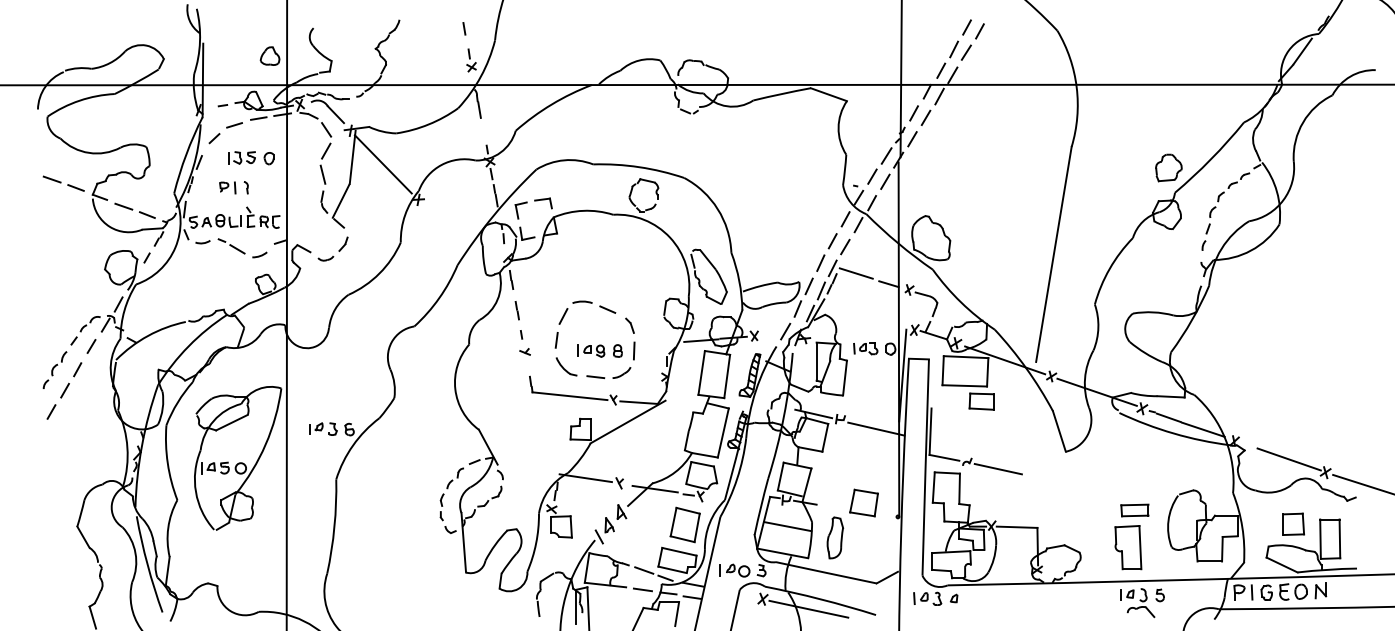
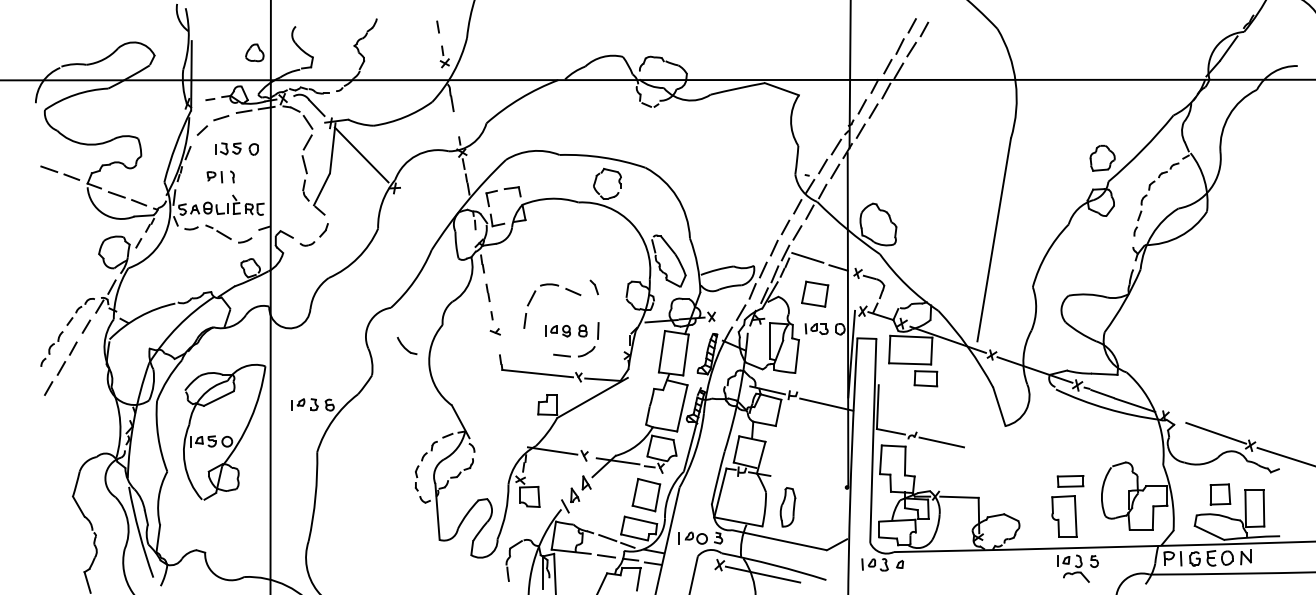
part: (629, 325) -> (593, 287), moved
part: (566, 366) -> (407, 345), moved
part: (863, 502) -> (814, 293), moved
line: (787, 526) -> (742, 496), removed

